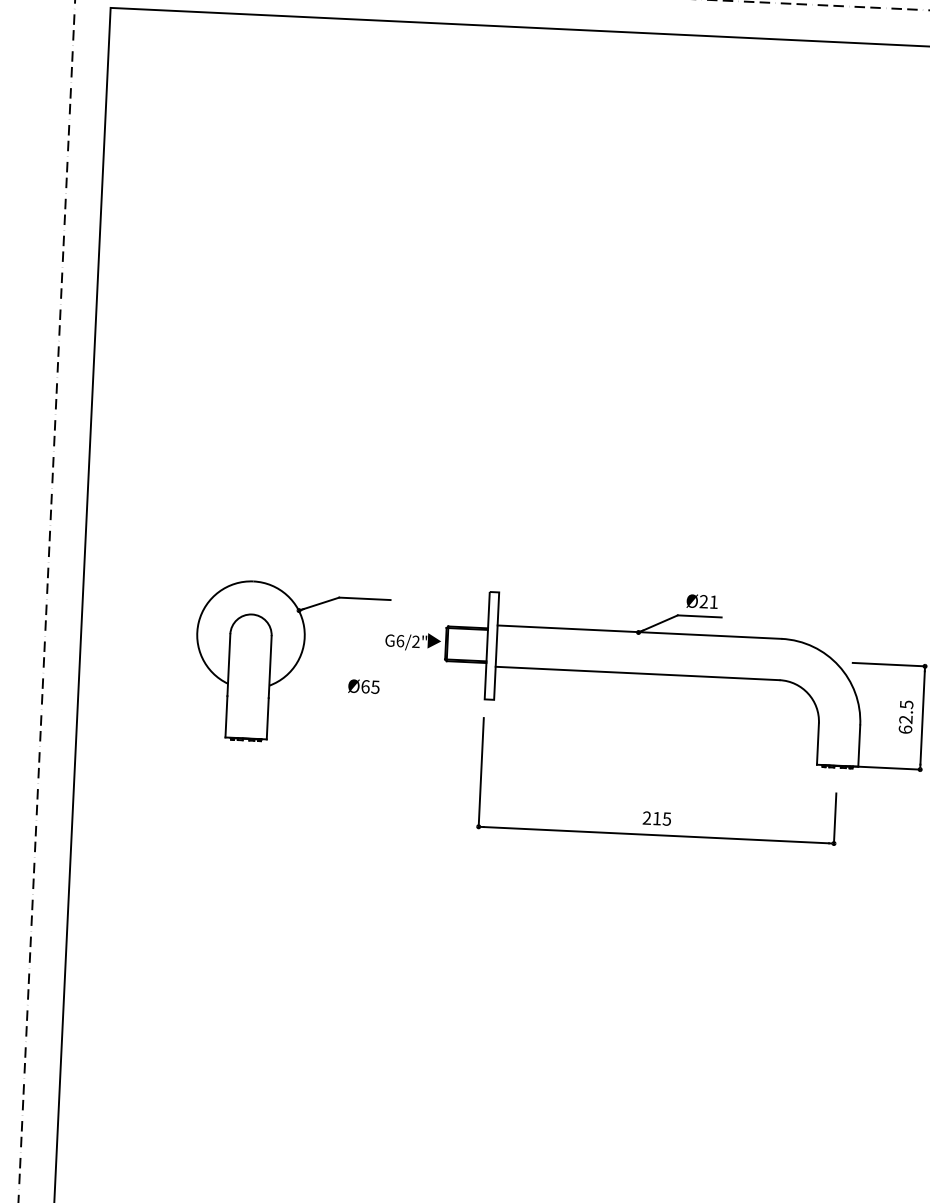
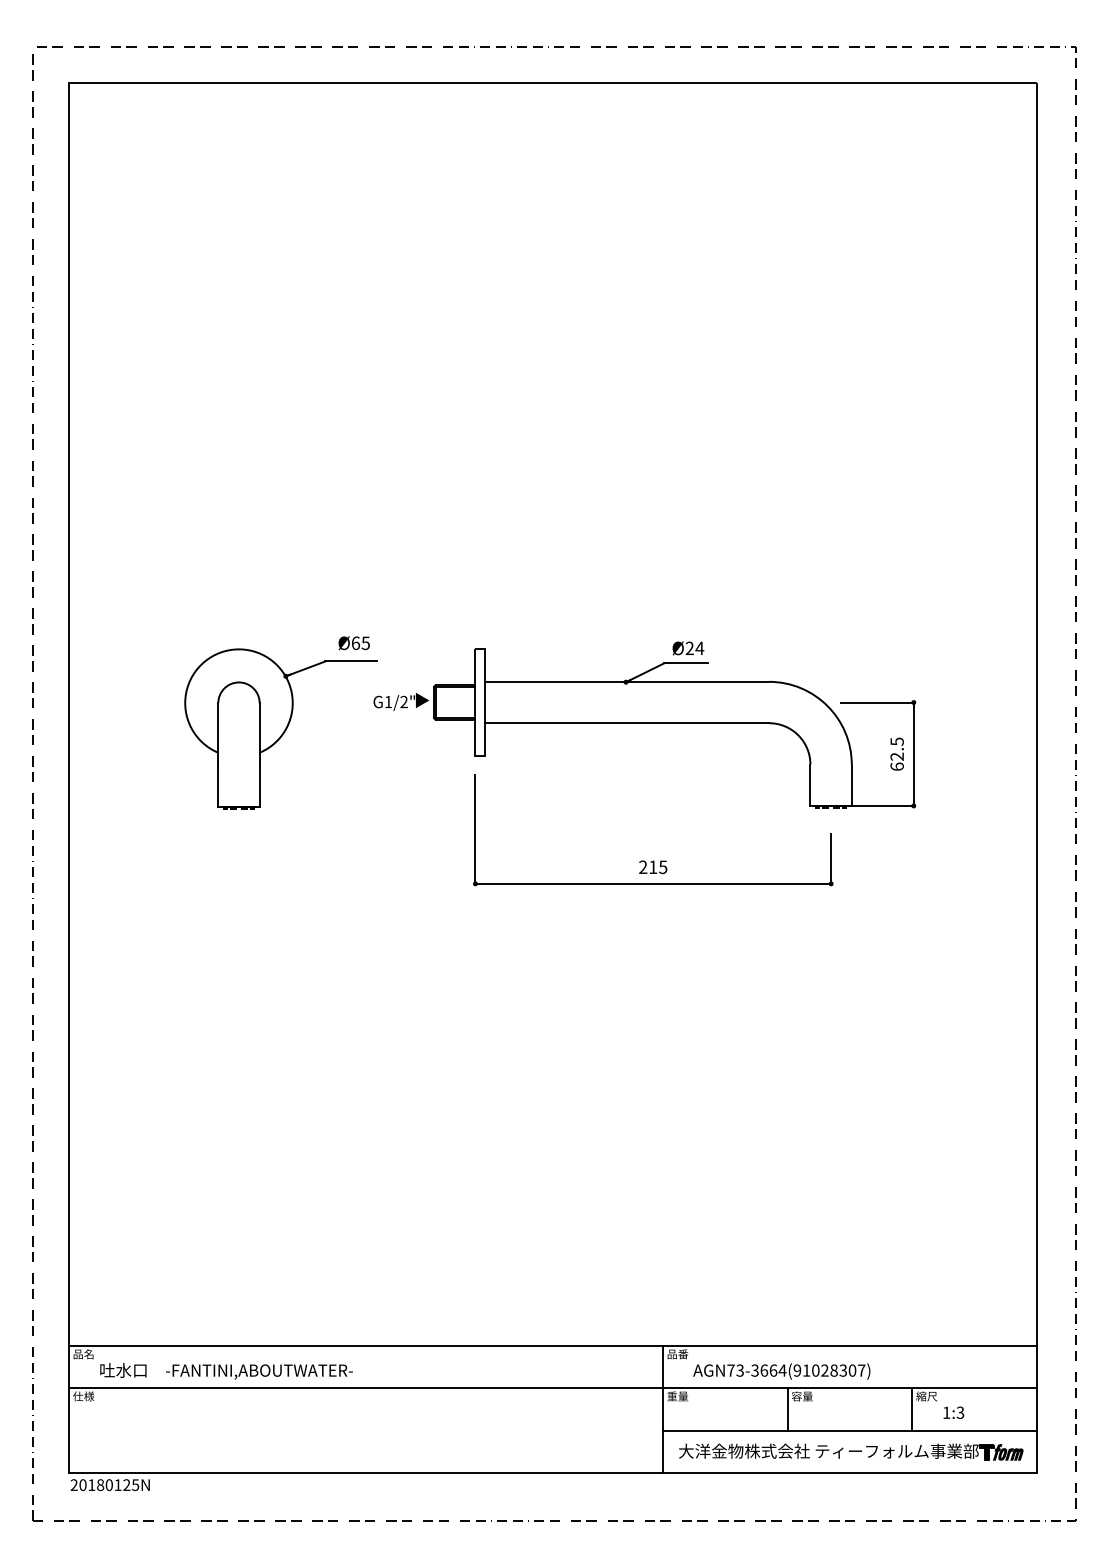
text: (713, 601) -> (699, 647), Ø21 -> Ø24
text: (400, 640) -> (388, 701), G6/2" -> G1/2"
text: (363, 686) -> (353, 643), moved

